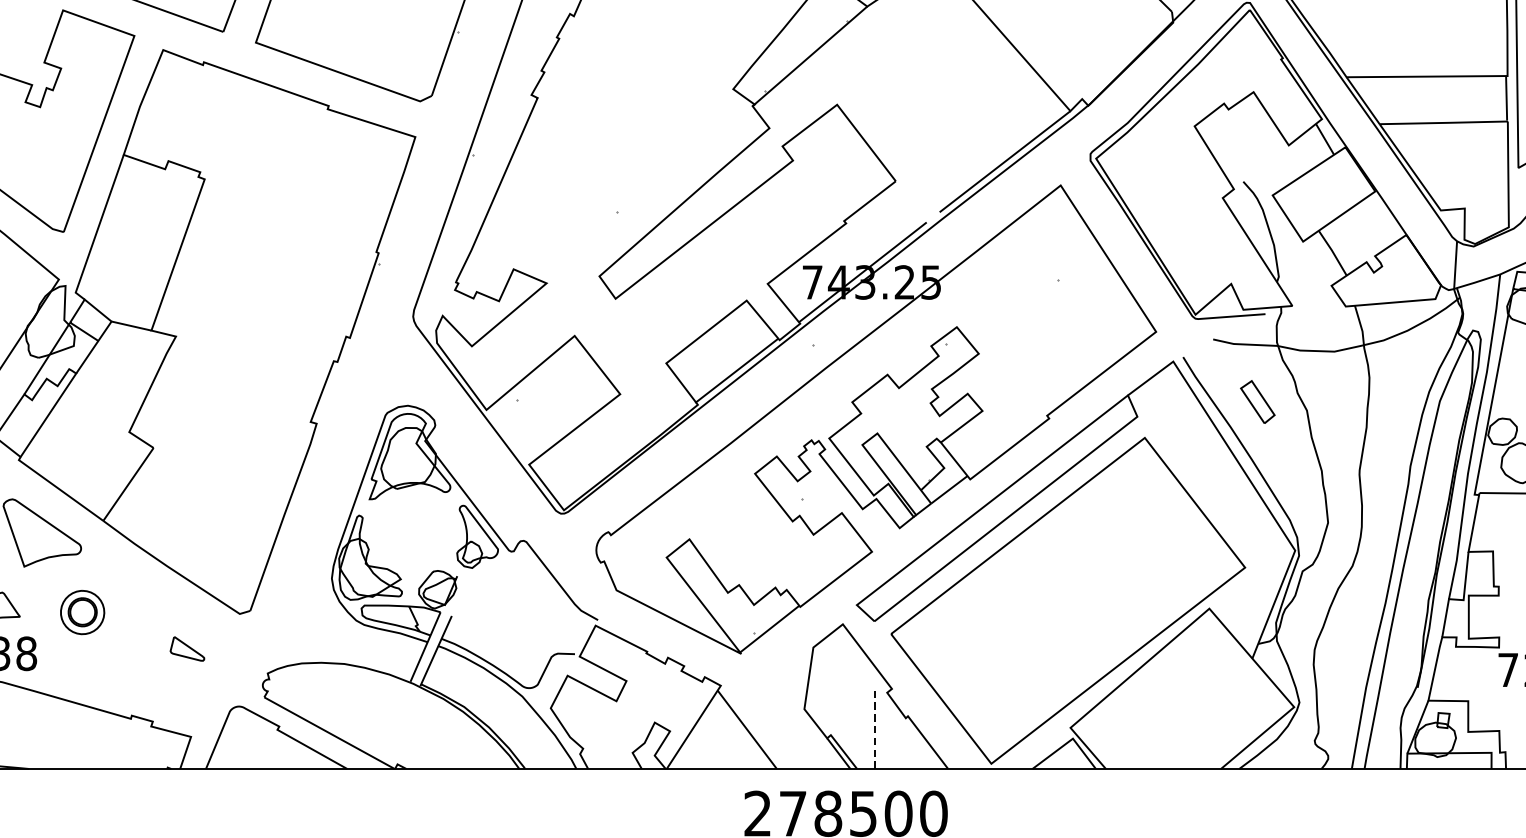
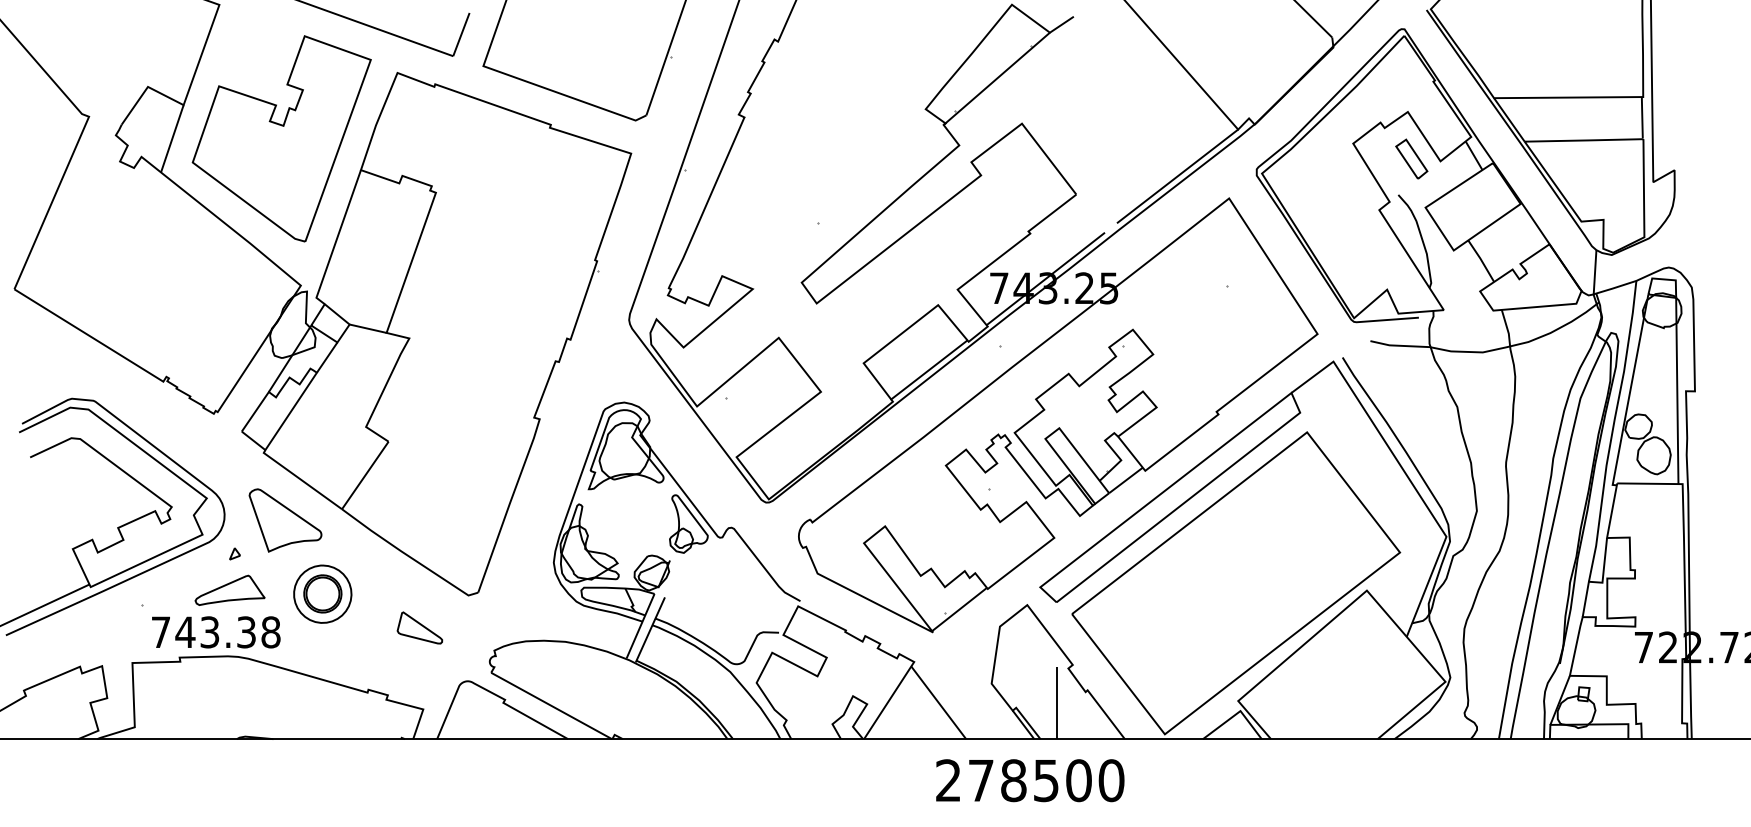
part: (1257, 401) -> (1411, 158), moved
part: (82, 611) -> (322, 593), size x1.43
part: (186, 648) -> (419, 627), size x1.43
line: (874, 729) -> (1056, 702), dashed -> solid

